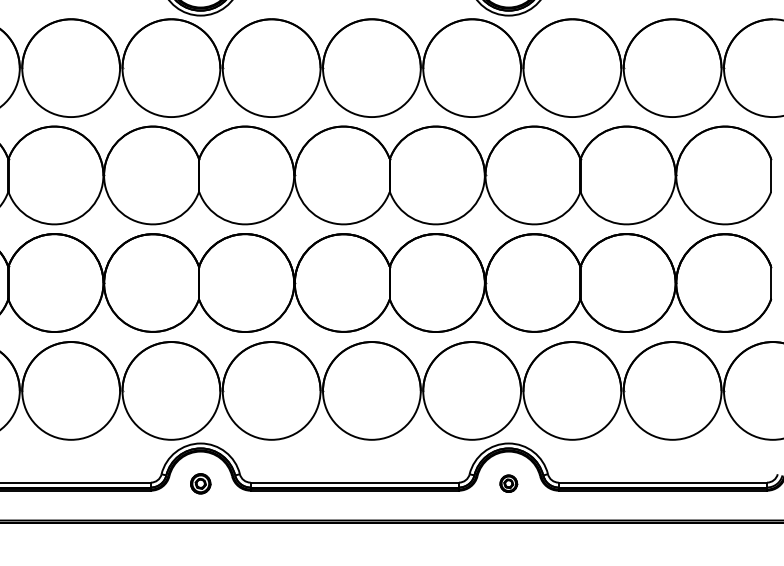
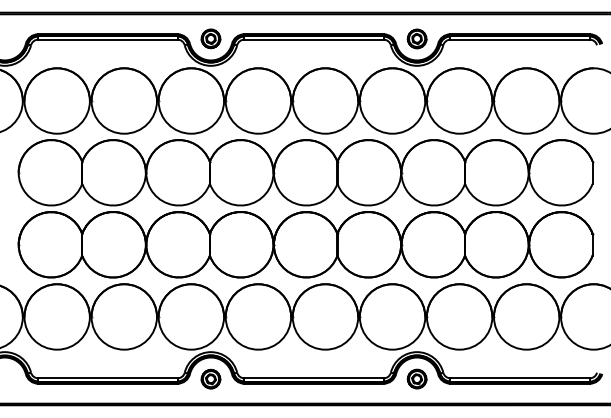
part: (200, 482) -> (210, 378), size x1.43
part: (507, 482) -> (416, 378), size x1.67

